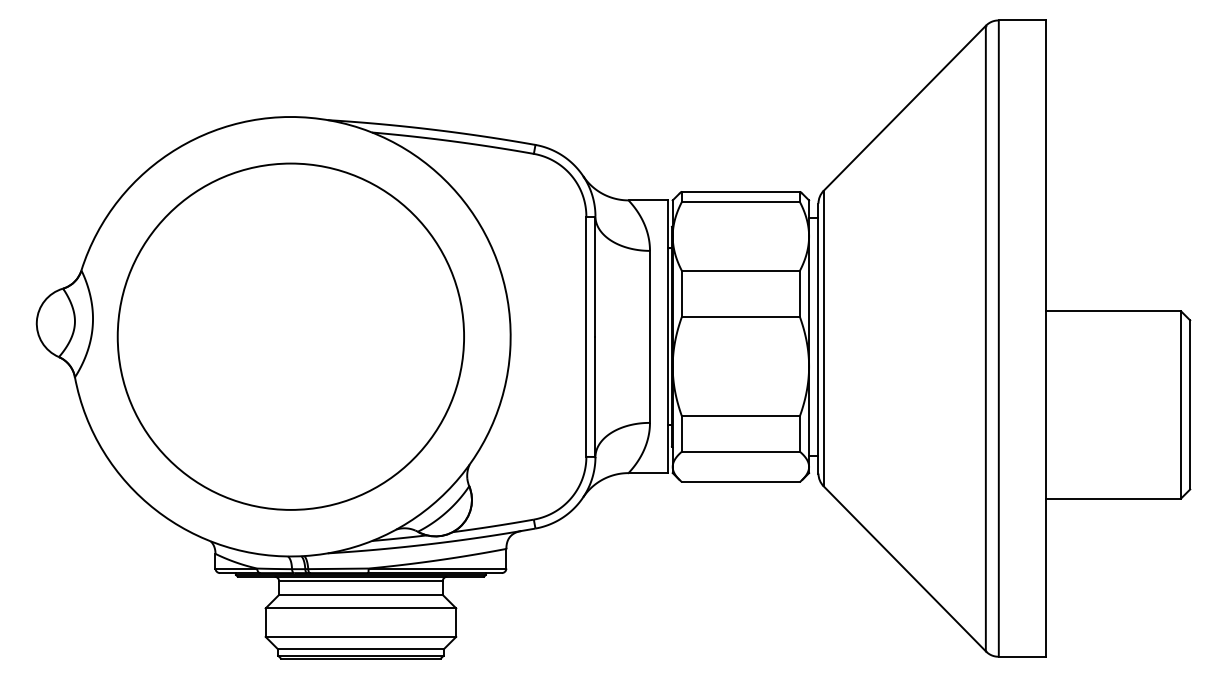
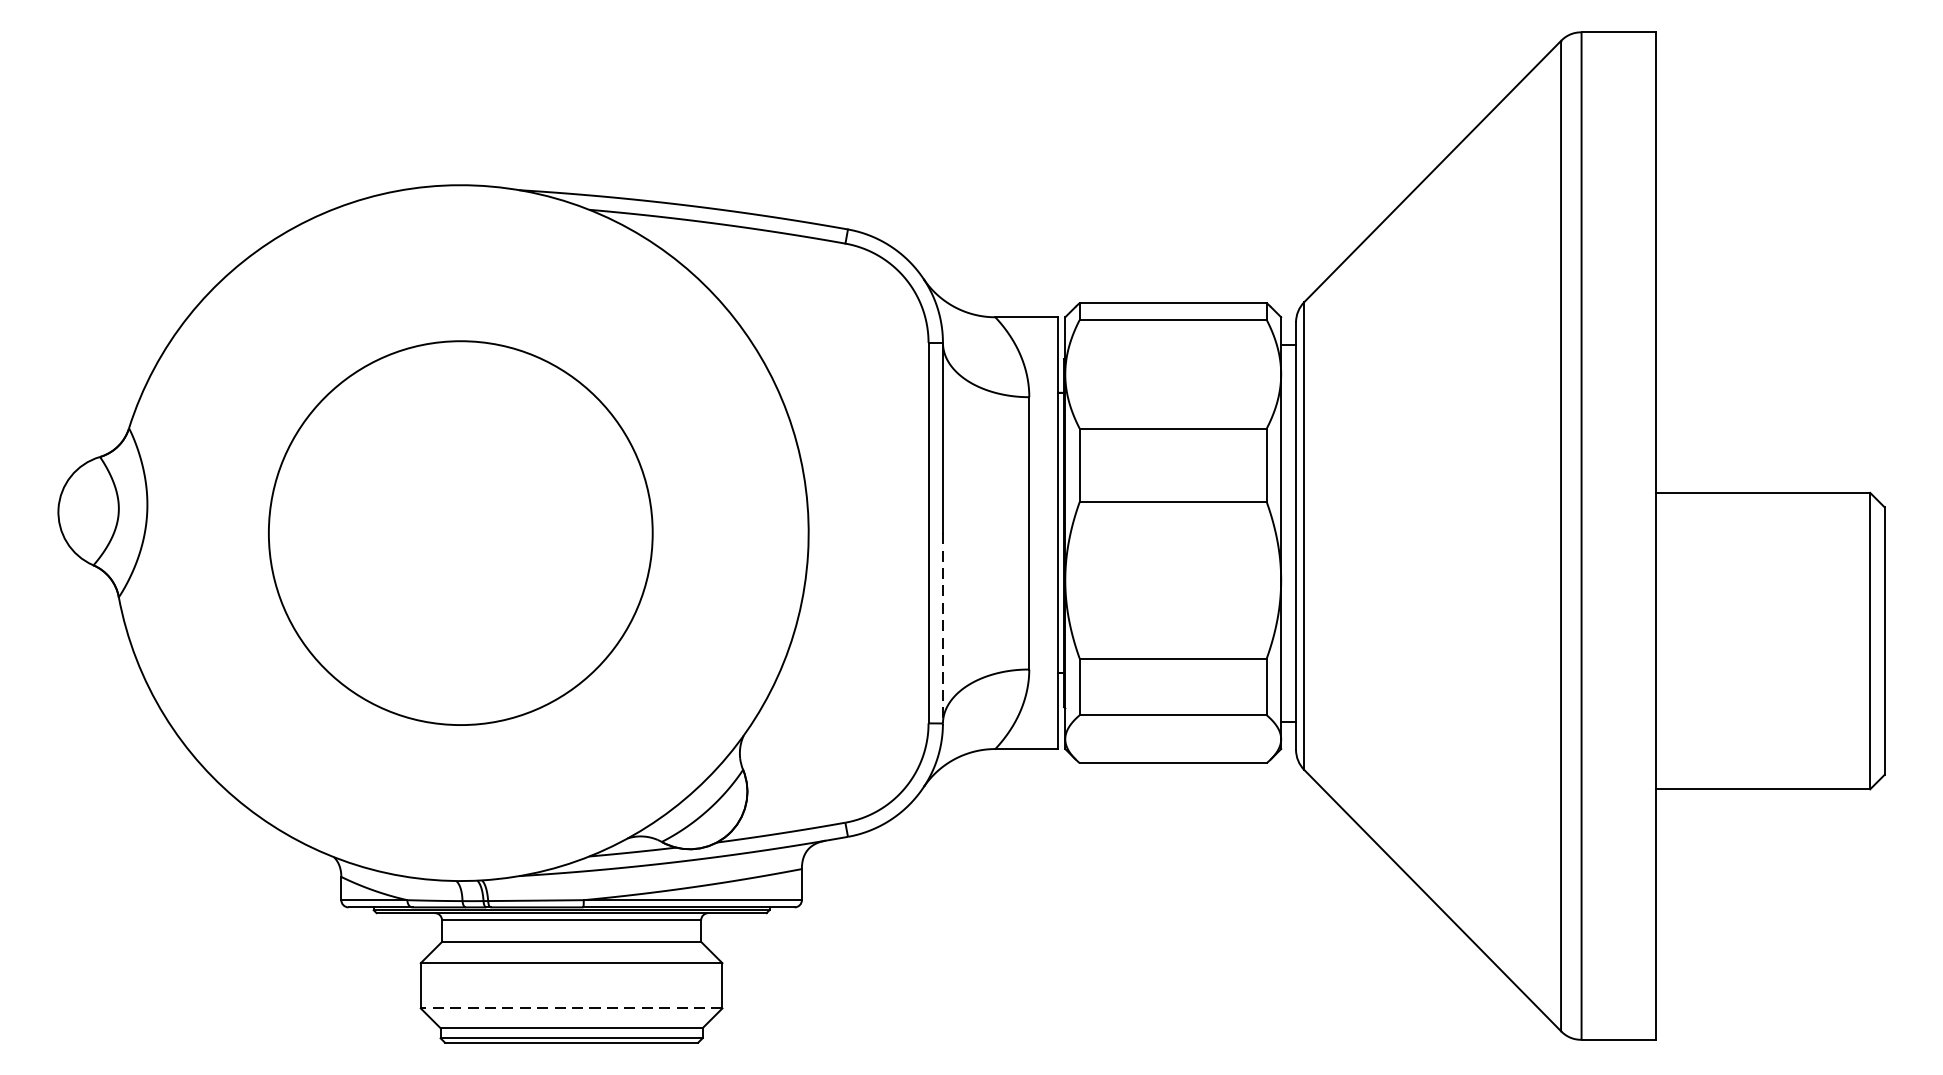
circle: (290, 336) -> (460, 532), size x0.7
line: (595, 397) -> (943, 629), solid -> dashed
line: (360, 636) -> (570, 1007), solid -> dashed

